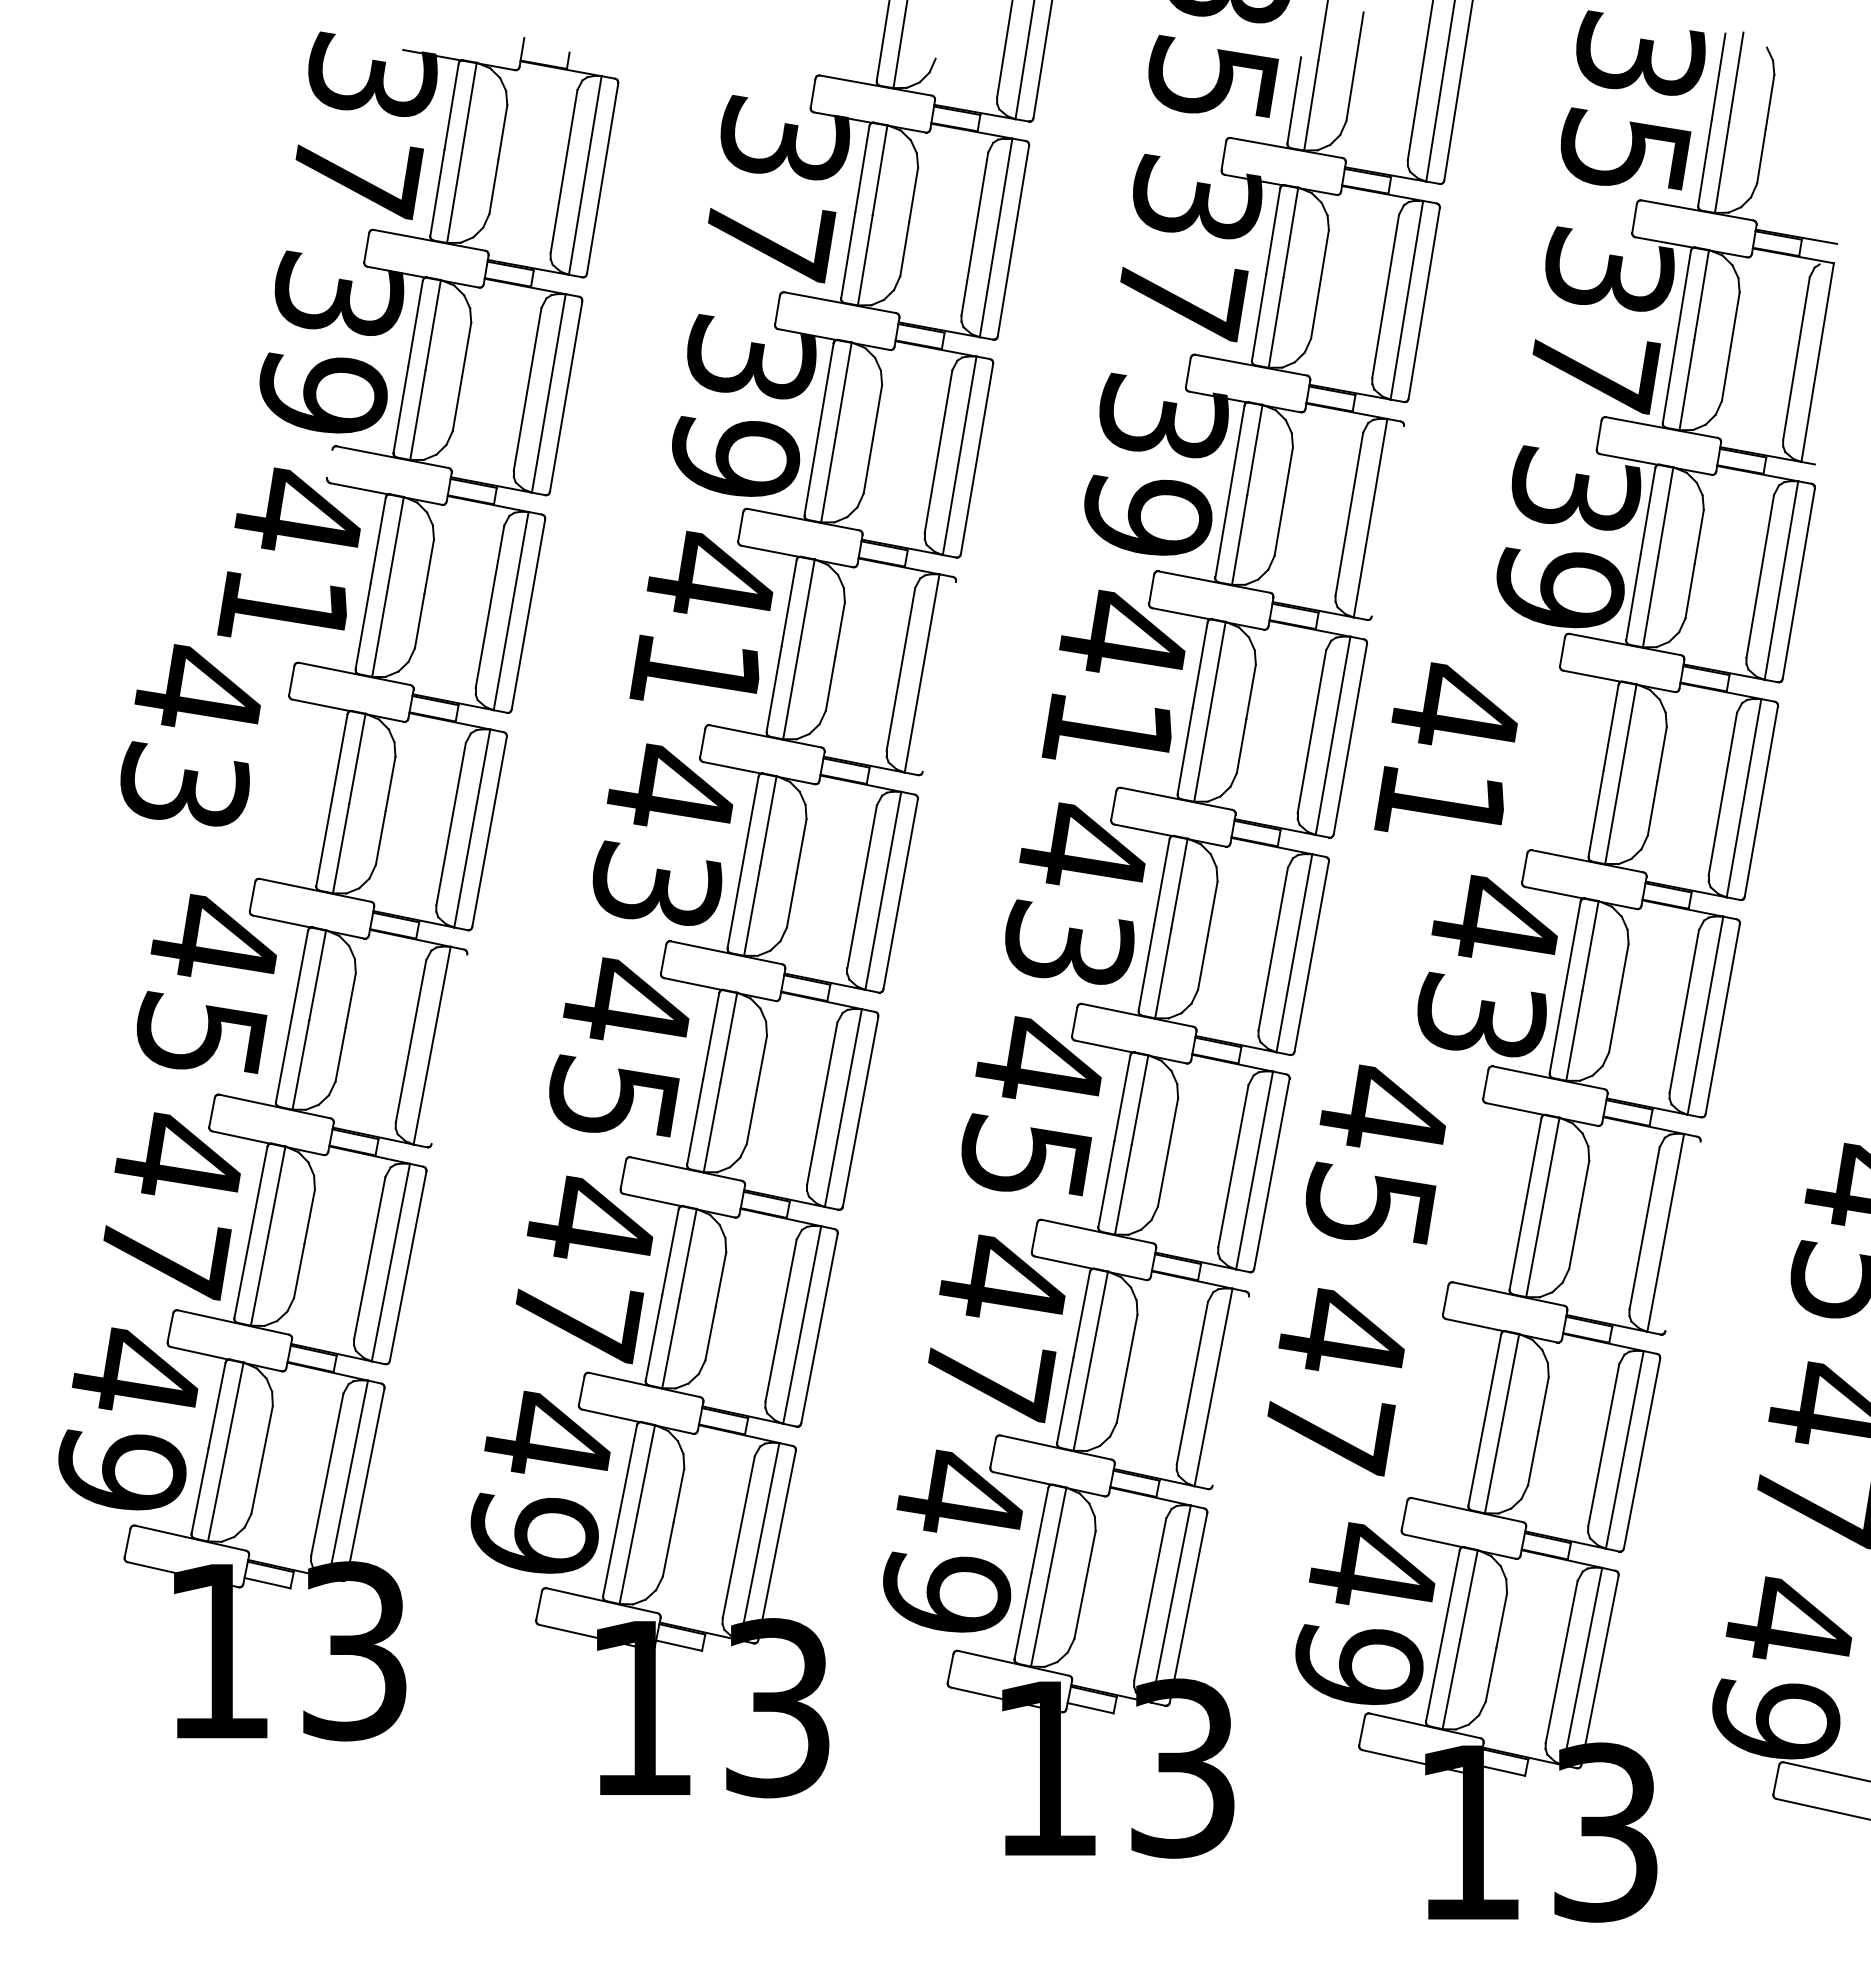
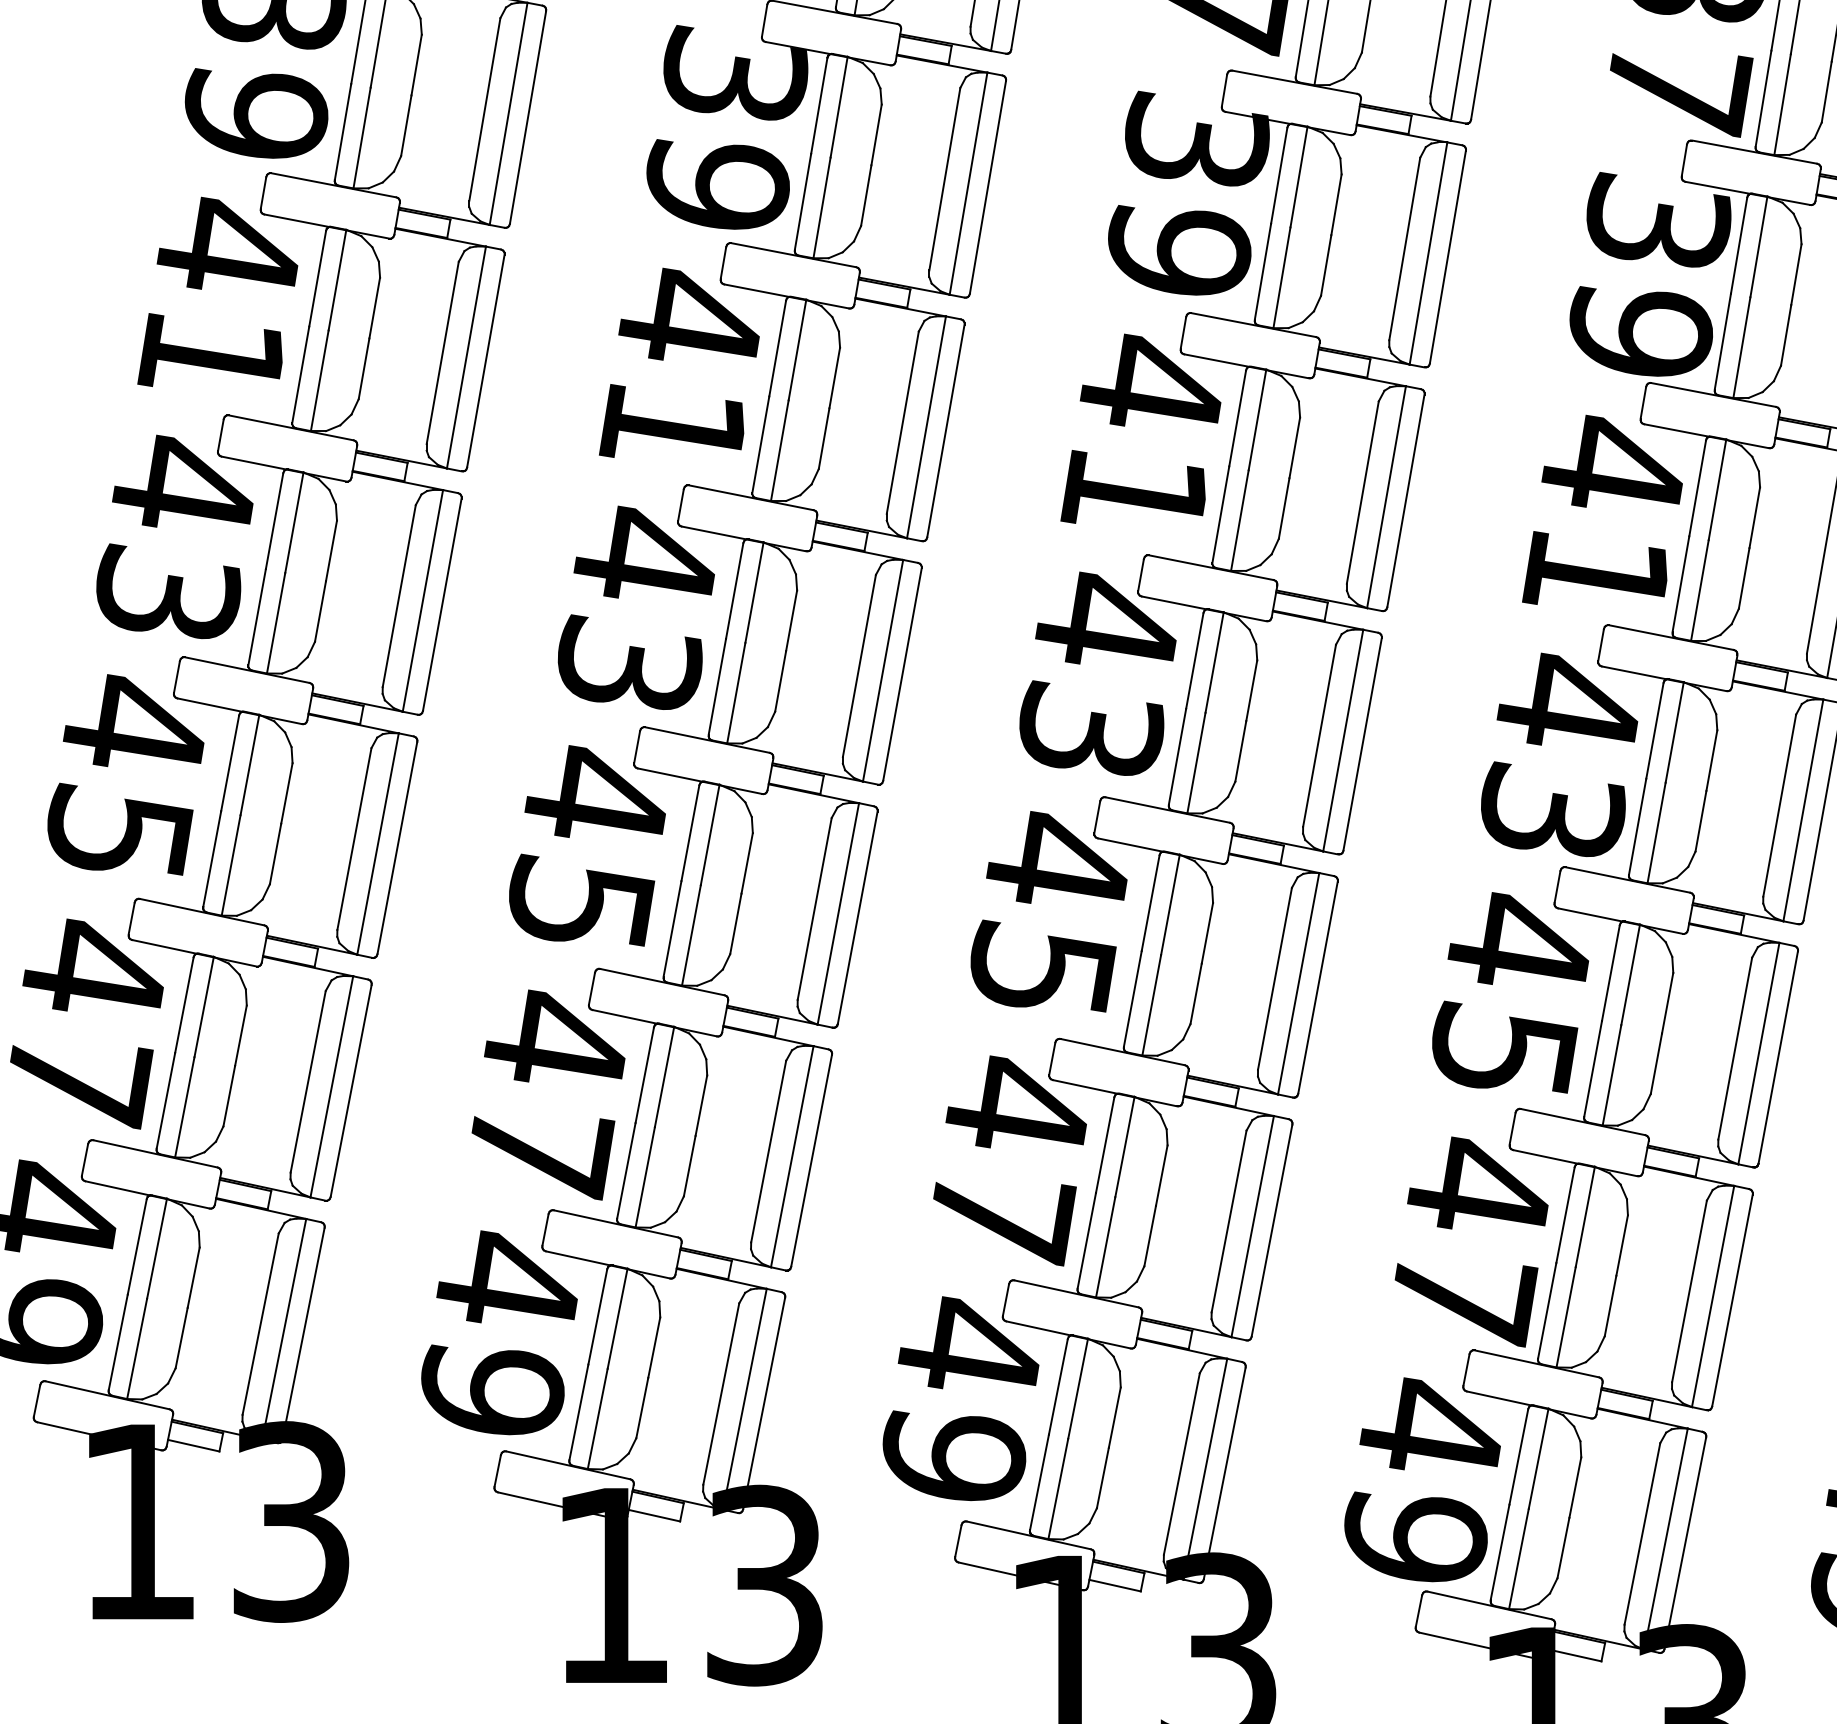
line: (329, 463) -> (263, 192), added
line: (1387, 521) -> (1447, 257), added
line: (939, 676) -> (945, 430), added
text: (190, 735) -> (174, 537), moved
text: (1445, 747) -> (1601, 510), moved
line: (449, 1049) -> (397, 848), added
text: (1375, 1154) -> (1510, 992), moved
line: (1682, 1236) -> (1777, 1057), added
text: (1335, 1382) -> (1470, 1242), moved
line: (1230, 1390) -> (1271, 1230), added

